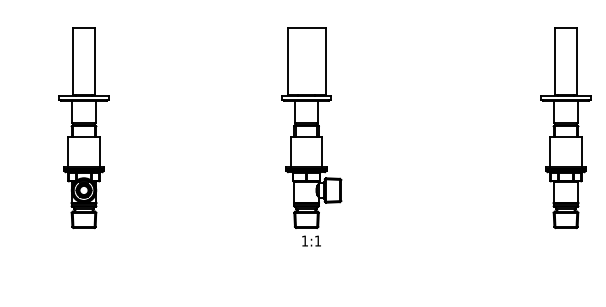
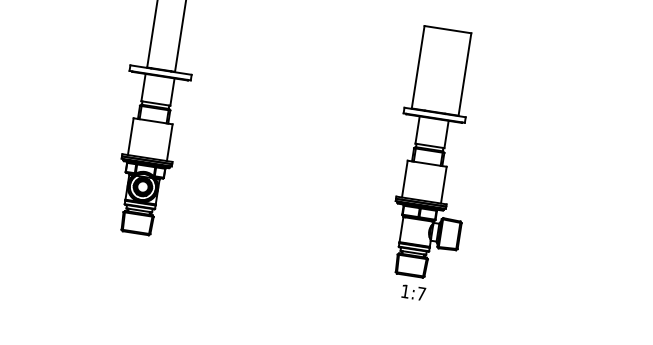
text: (317, 240) -> (420, 293), 1:1 -> 1:7

